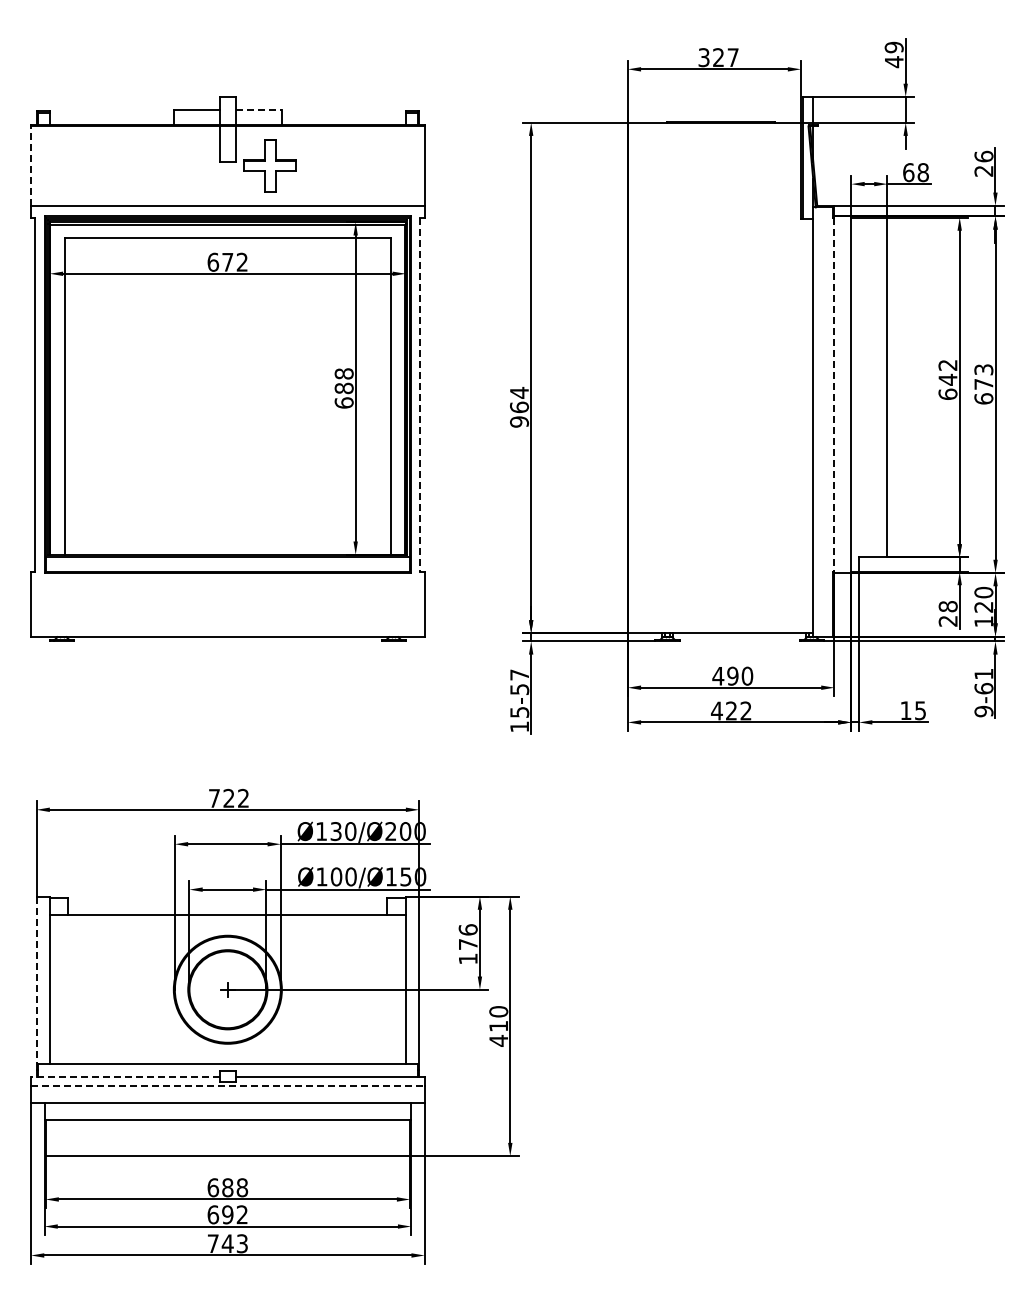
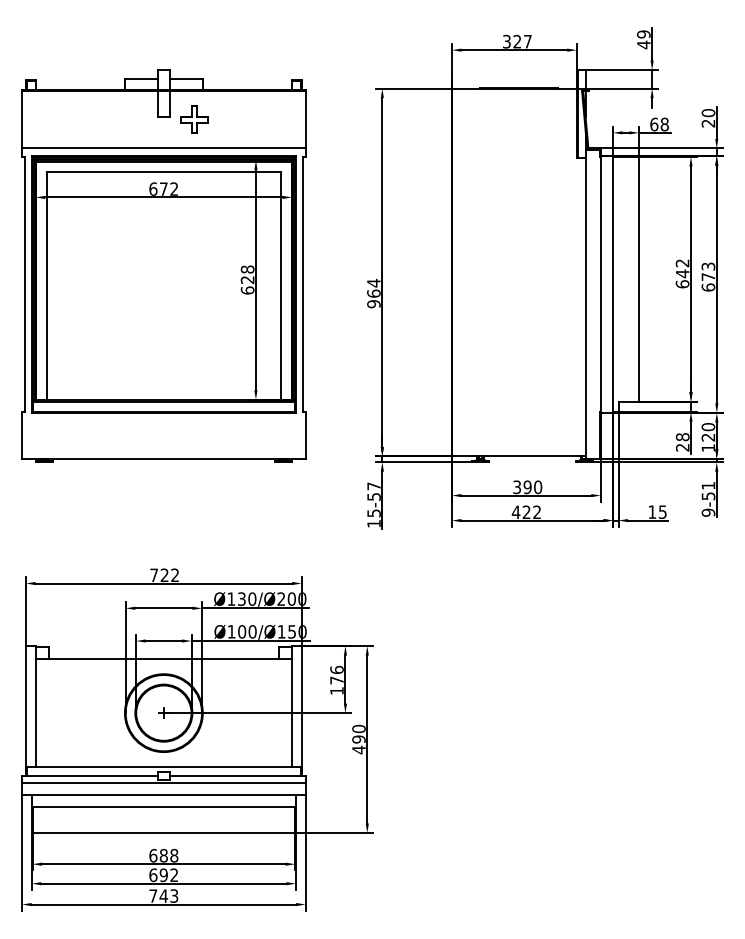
line: (259, 109) -> (186, 79), dashed -> solid
text: (983, 156) -> (708, 112), 26 -> 20
part: (270, 165) -> (194, 119), size x0.71
line: (31, 166) -> (22, 120), dashed -> solid
text: (343, 388) -> (247, 280), 688 -> 628
line: (420, 395) -> (302, 285), dashed -> solid
line: (834, 395) -> (600, 285), dashed -> solid
text: (718, 675) -> (517, 486), 490 -> 390
text: (983, 688) -> (708, 496), 9-61 -> 9-51
line: (36, 983) -> (26, 708), dashed -> solid
text: (498, 1026) -> (358, 739), 410 -> 490
line: (124, 1077) -> (89, 776), dashed -> solid
line: (227, 1086) -> (163, 782), dashed -> solid

